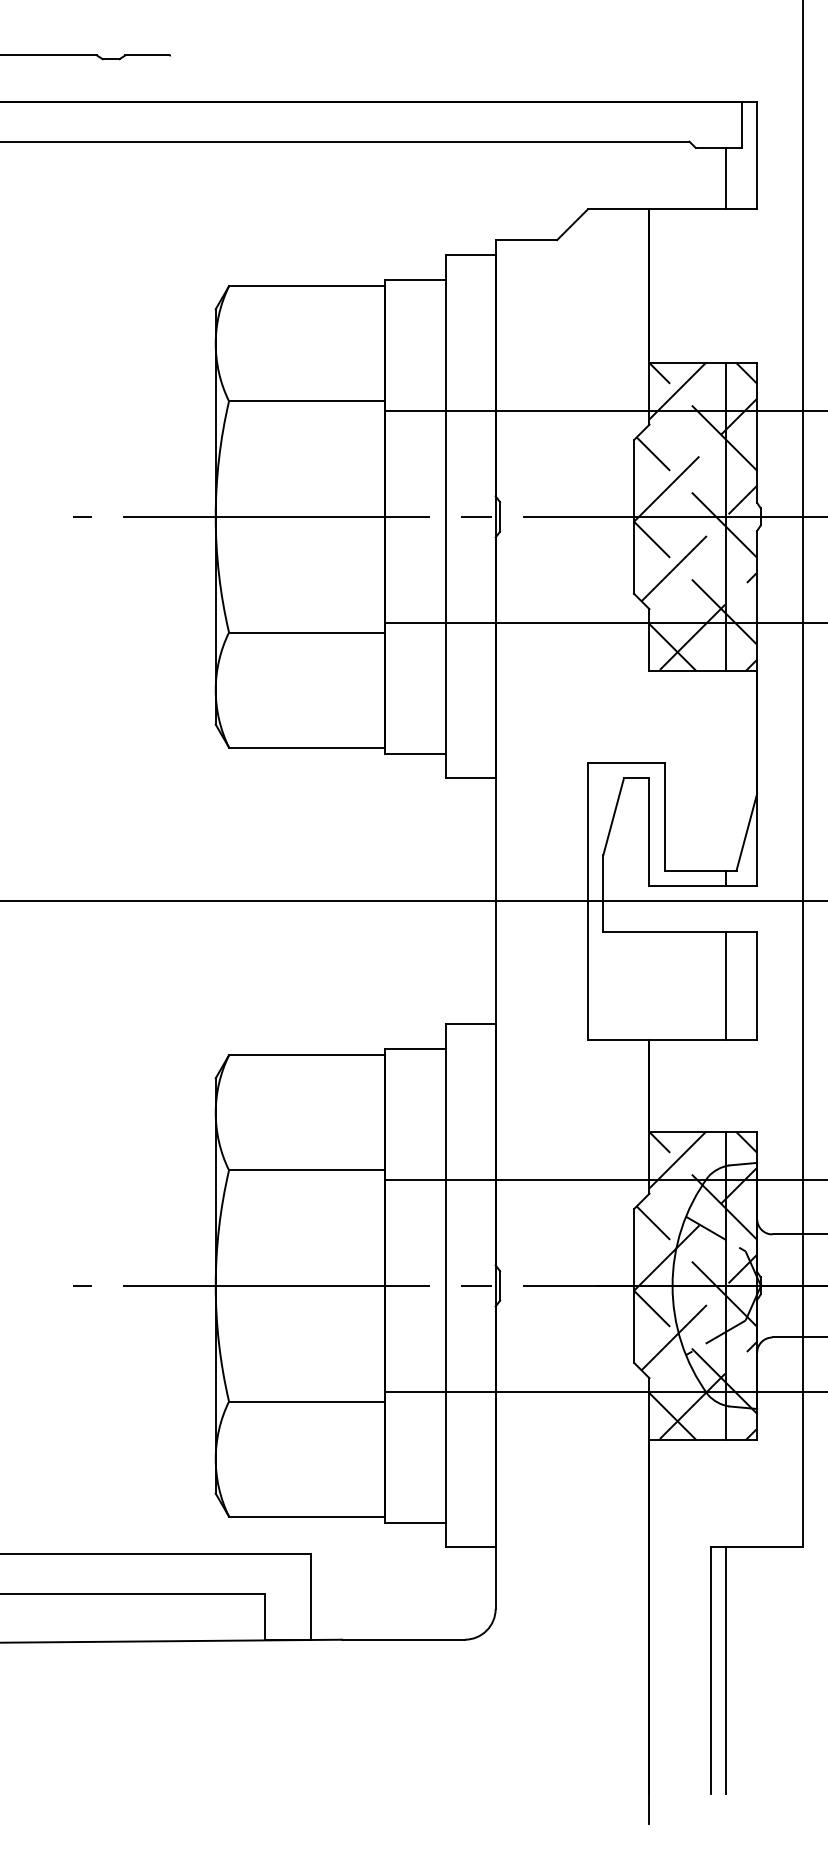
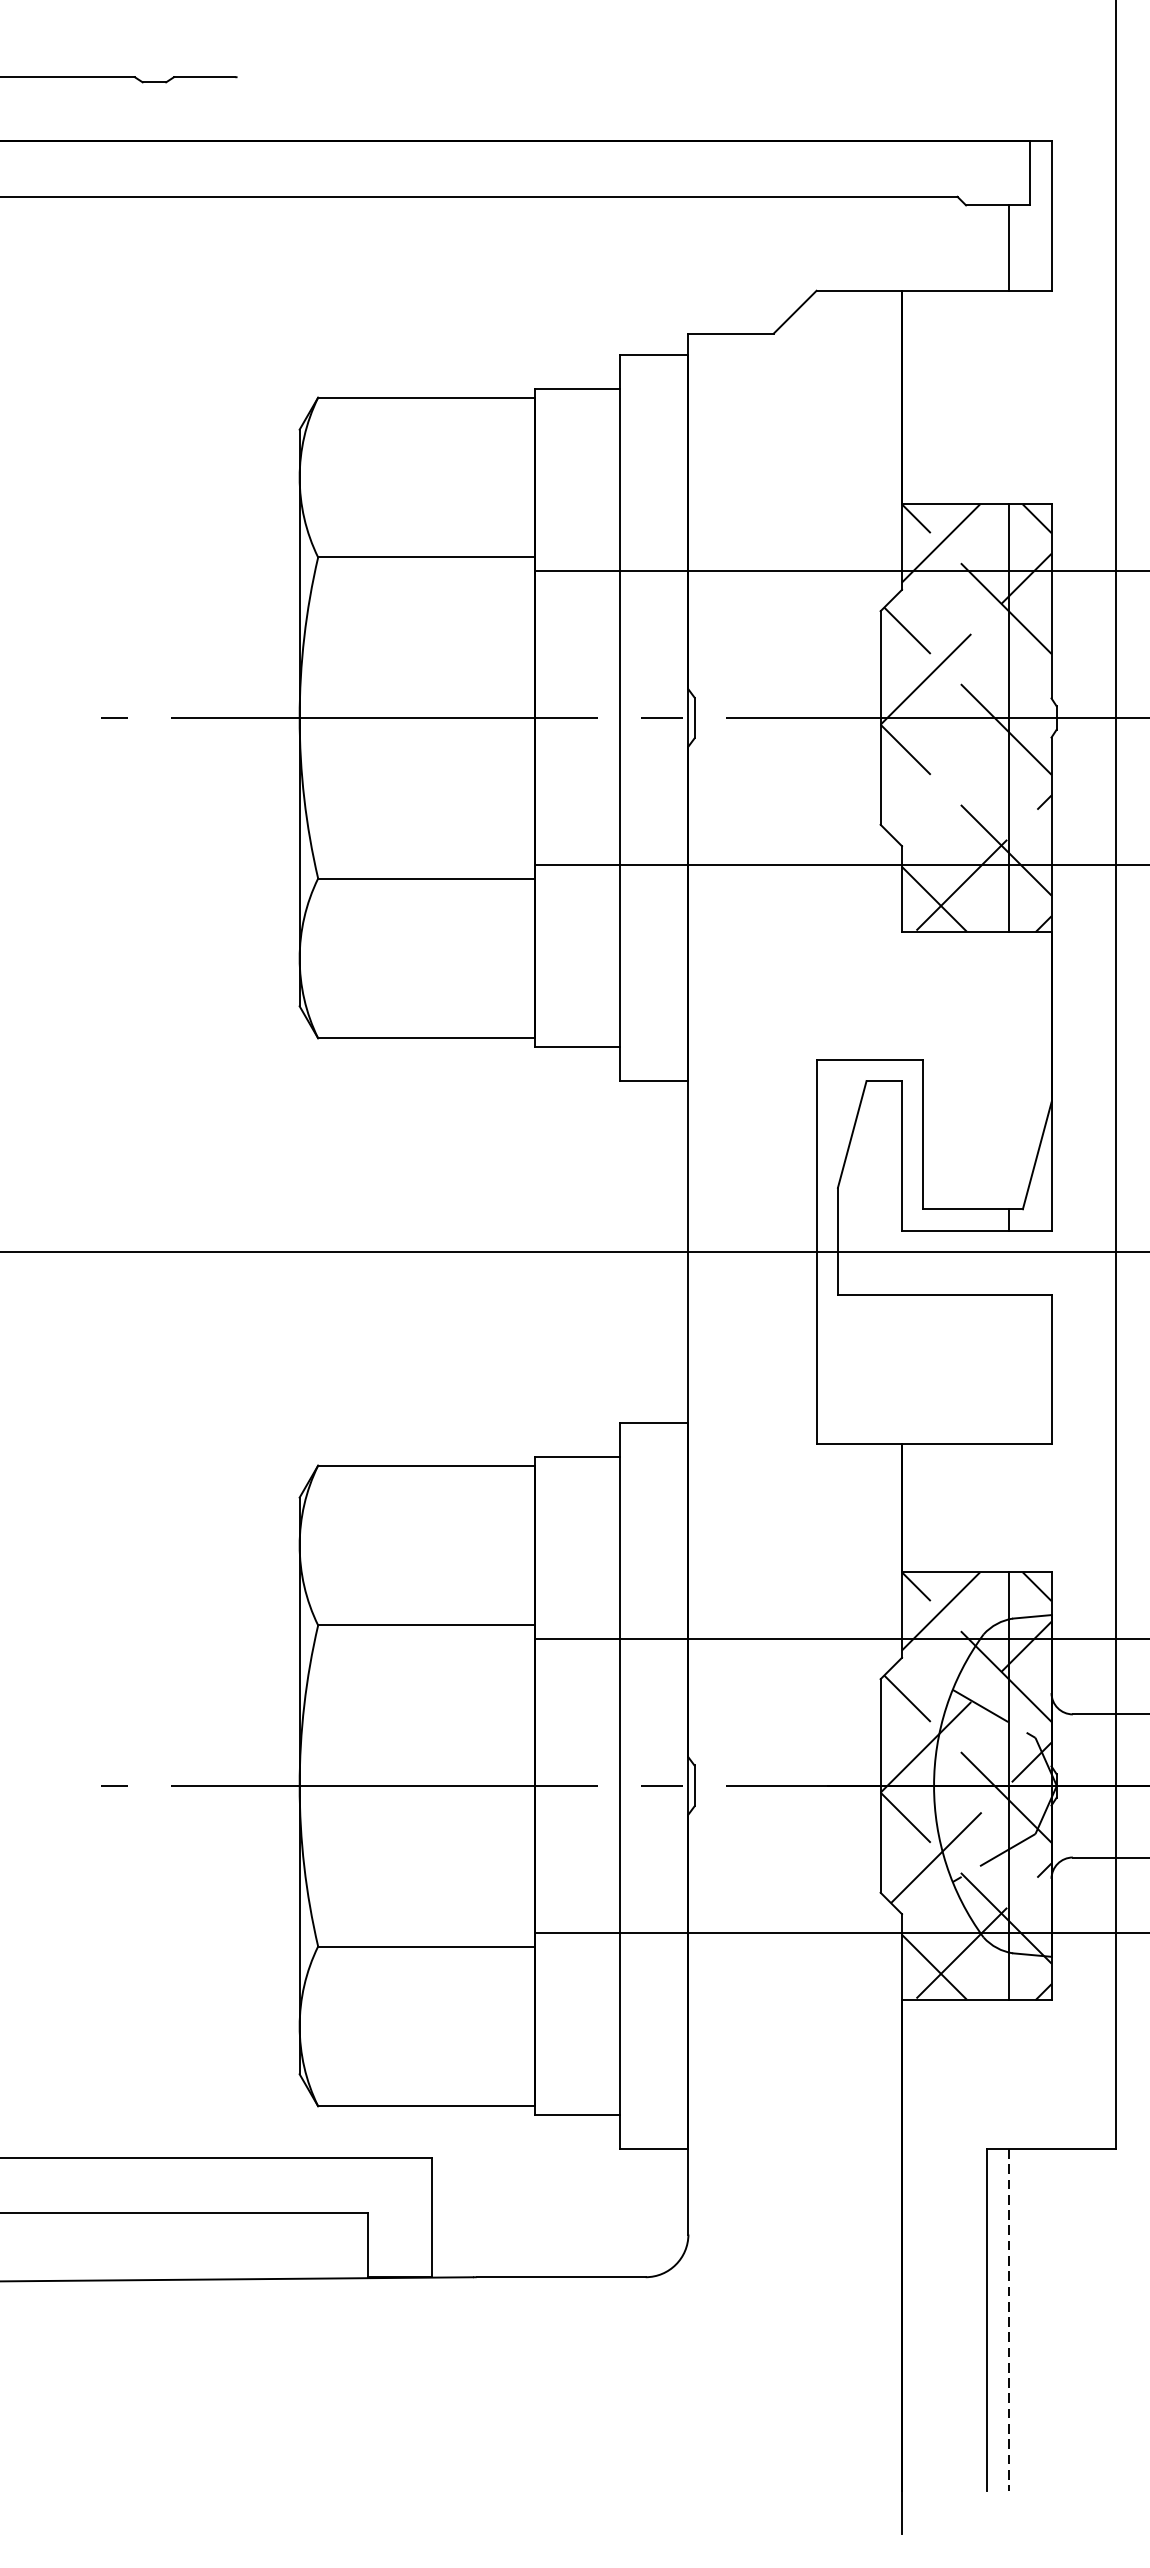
line: (699, 543) -> (971, 754), removed
line: (726, 985) -> (1008, 1368), removed
line: (726, 1670) -> (1008, 2319), solid -> dashed

